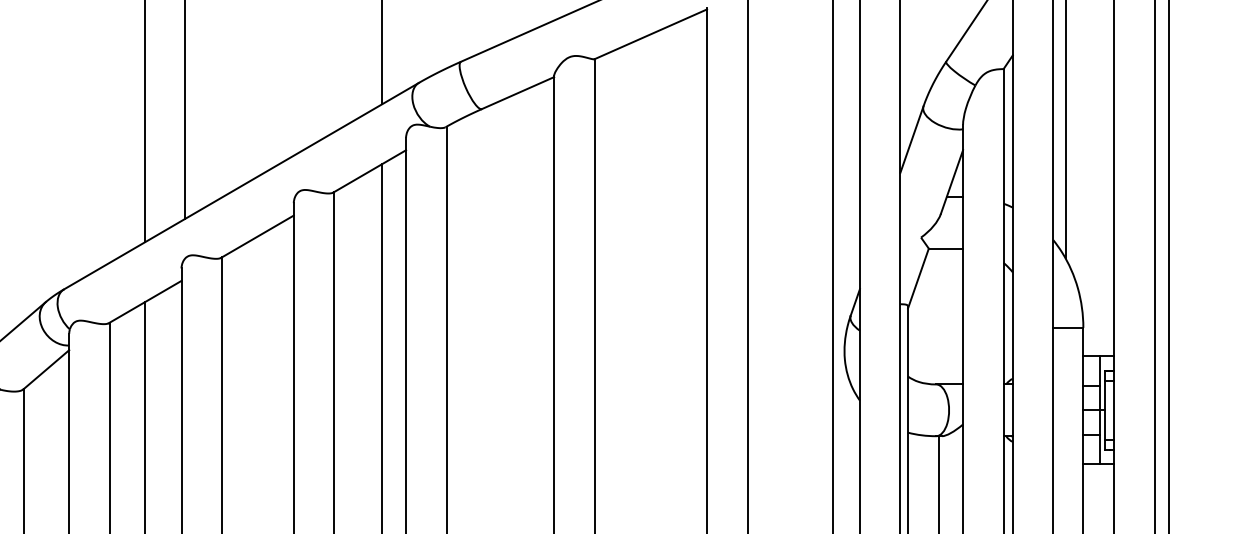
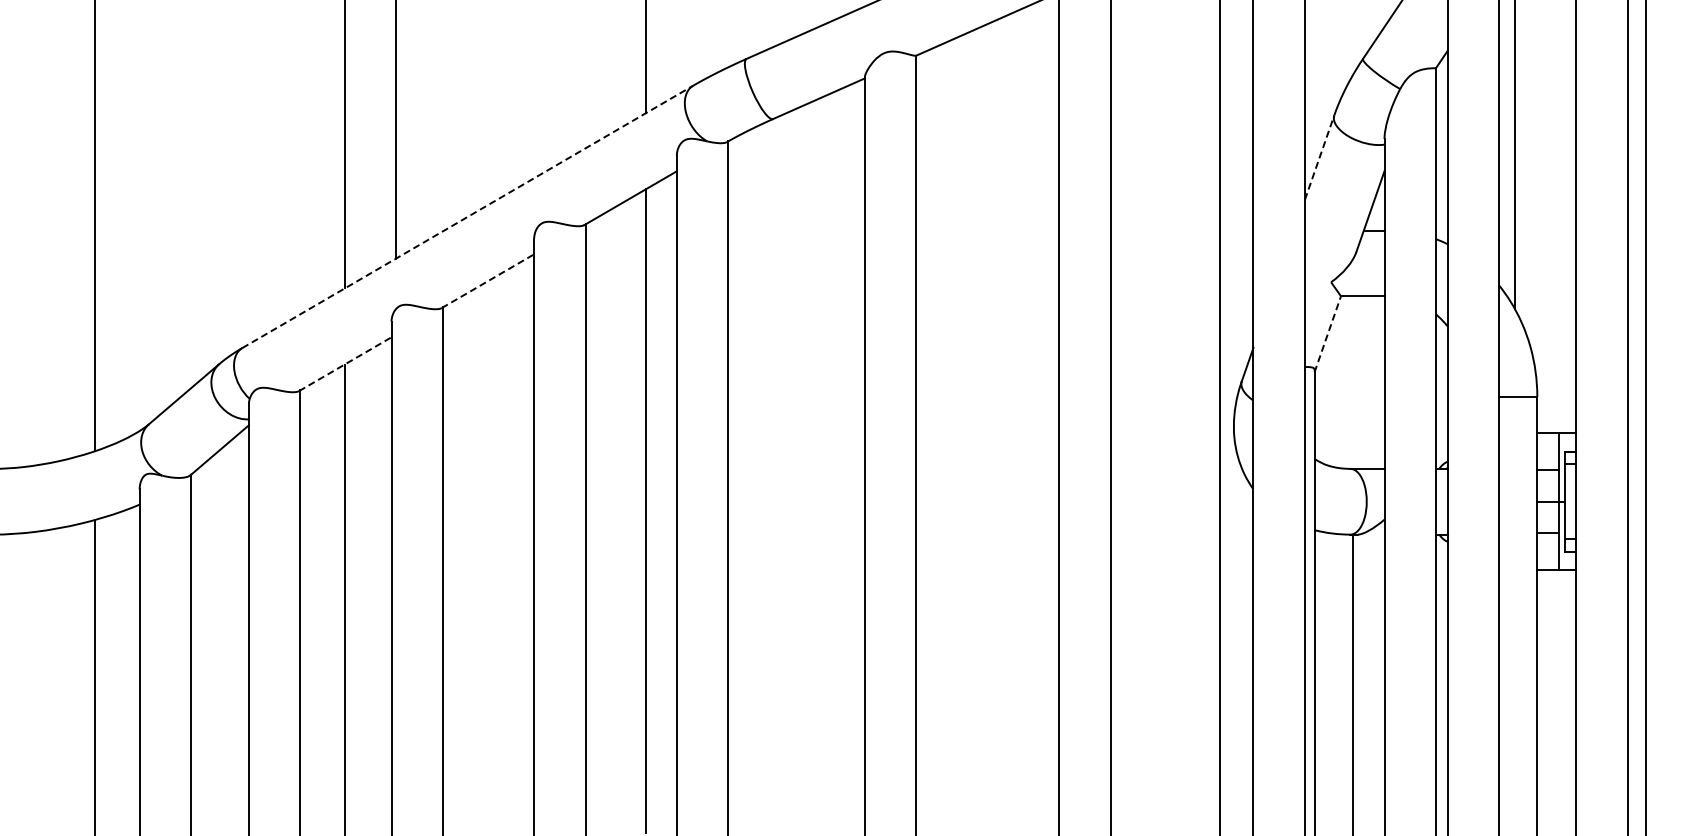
line: (911, 139) -> (1319, 157), solid -> dashed
line: (241, 185) -> (467, 216), solid -> dashed
line: (257, 236) -> (488, 280), solid -> dashed
line: (918, 277) -> (1327, 333), solid -> dashed
line: (145, 301) -> (345, 363), solid -> dashed

